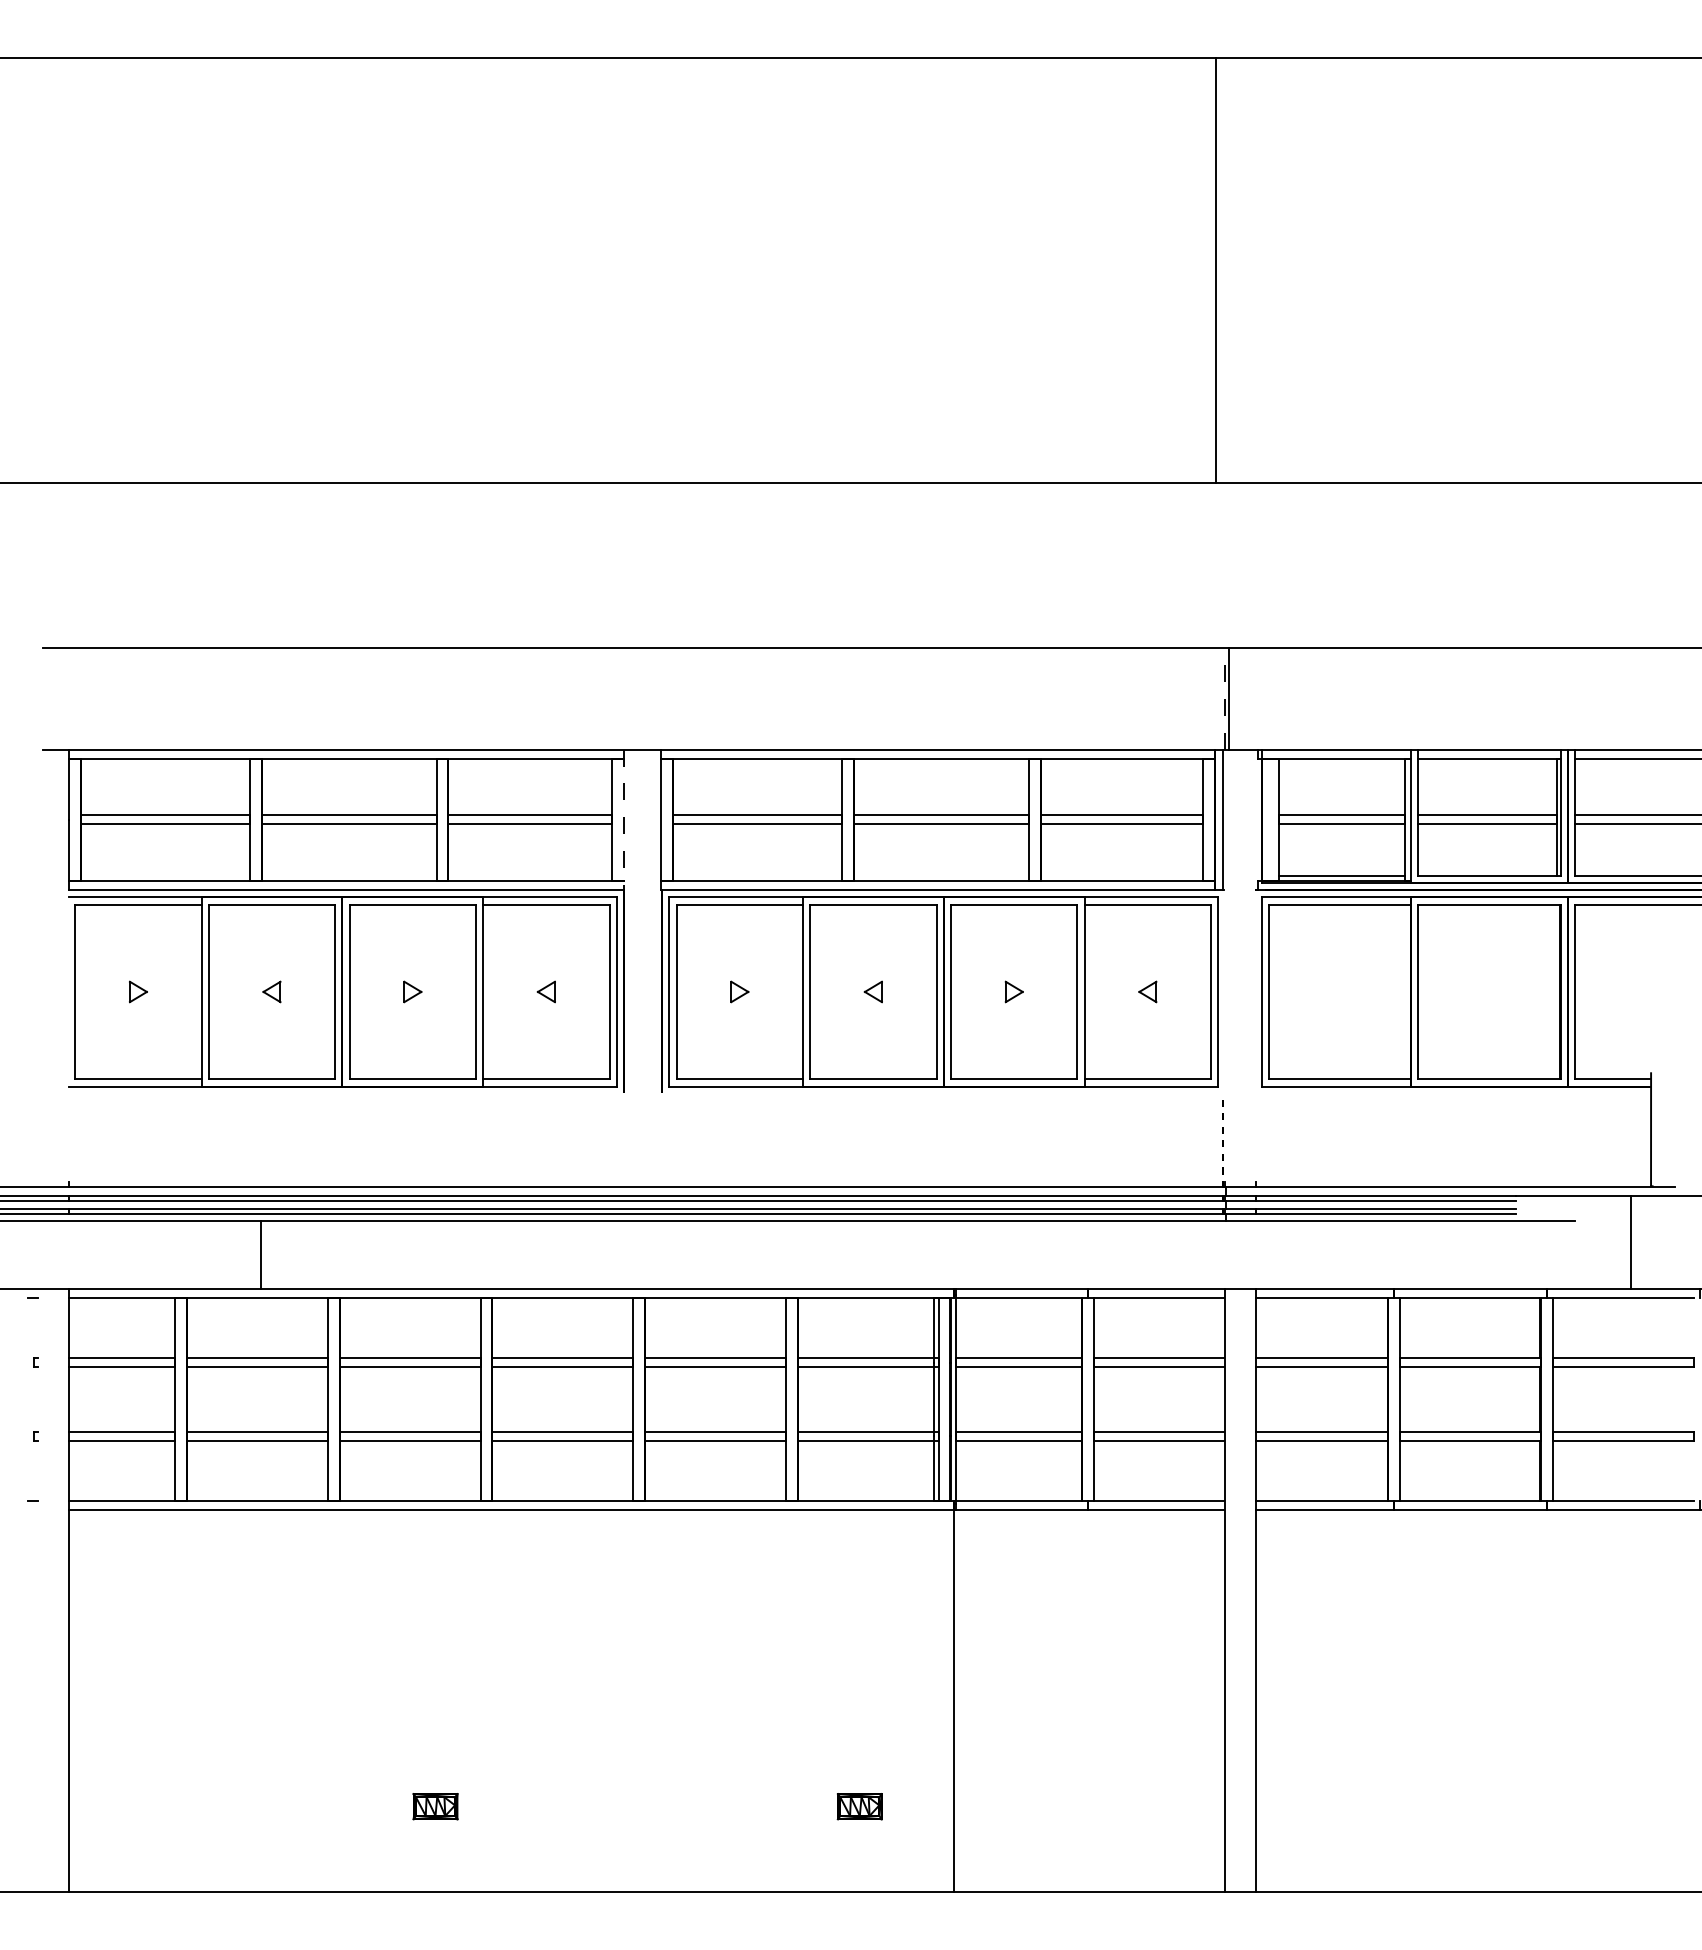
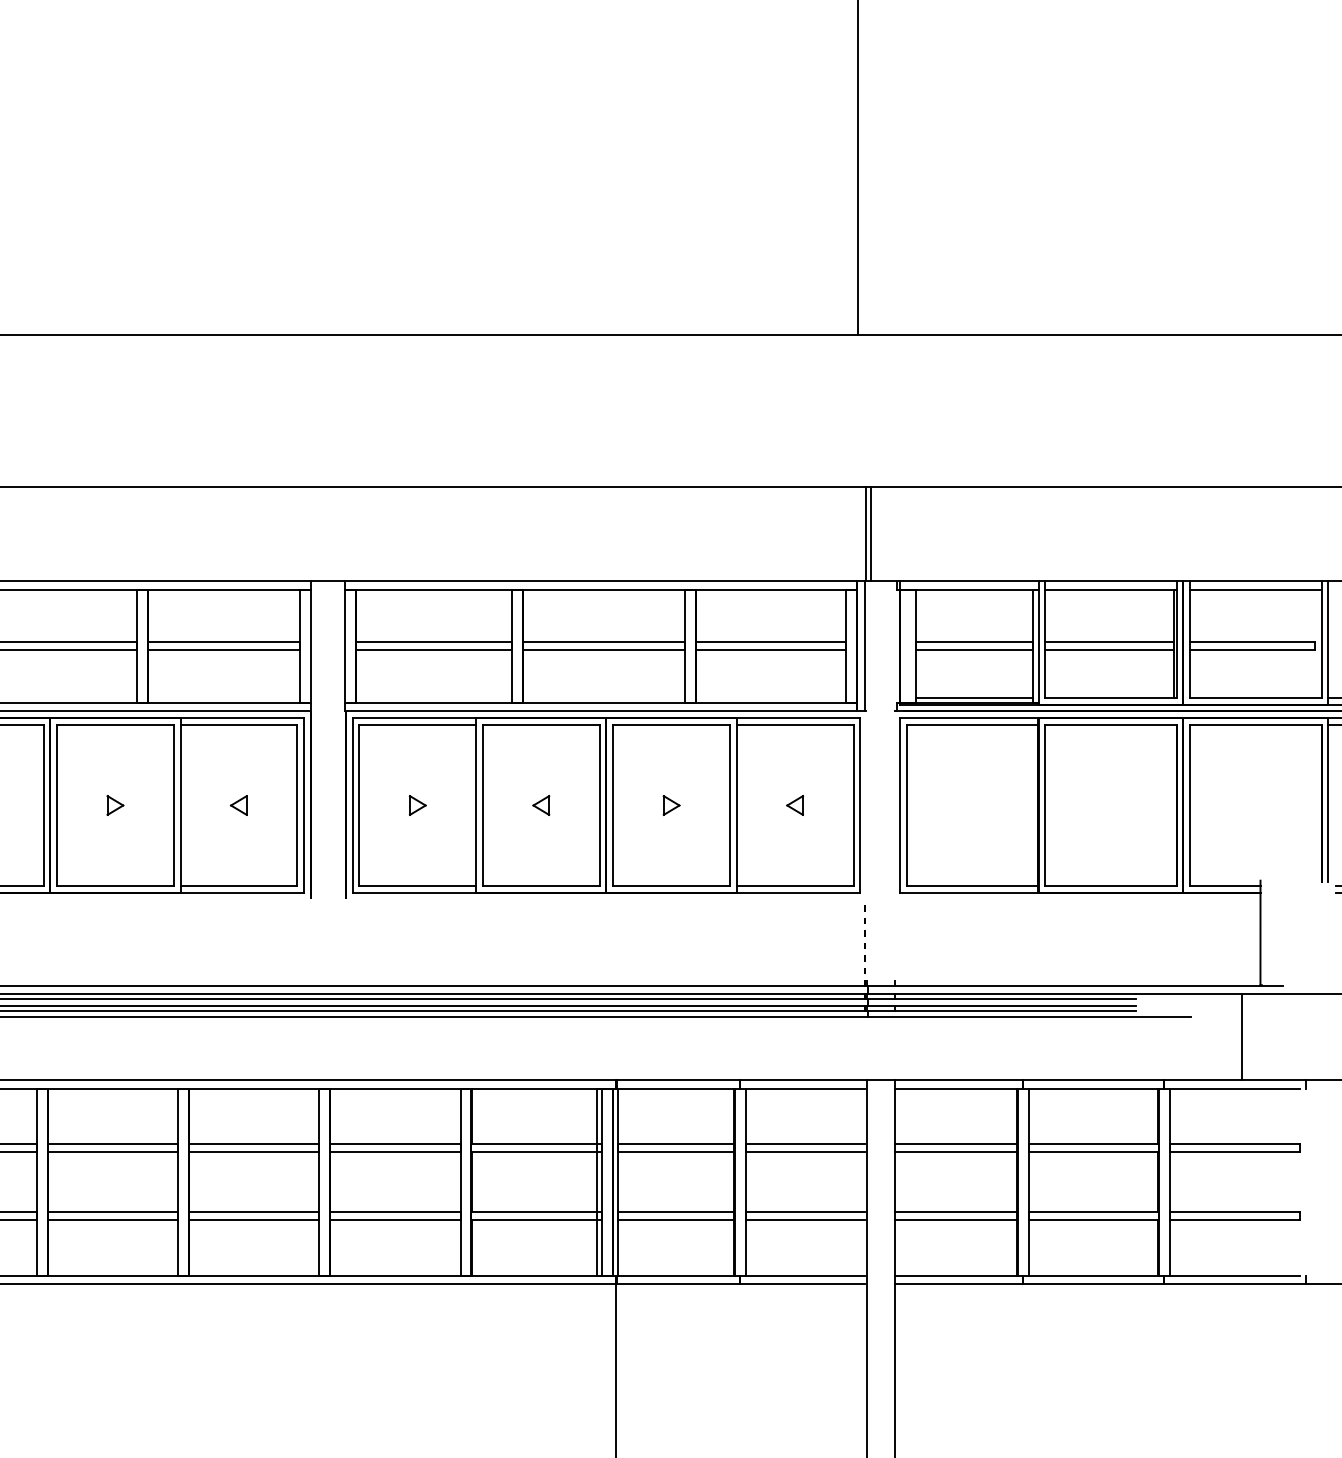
line: (1224, 698) -> (866, 534), dashed -> solid
line: (624, 820) -> (311, 646), dashed -> solid

